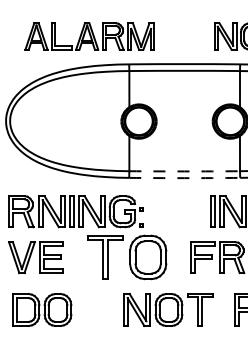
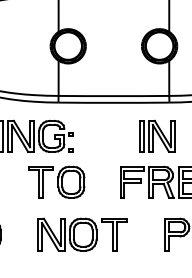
arc: (184, 171) -> (113, 96), dashed -> solid
arc: (184, 178) -> (113, 103), dashed -> solid
part: (126, 257) -> (55, 182), size x0.71
part: (168, 309) -> (82, 234), moved

